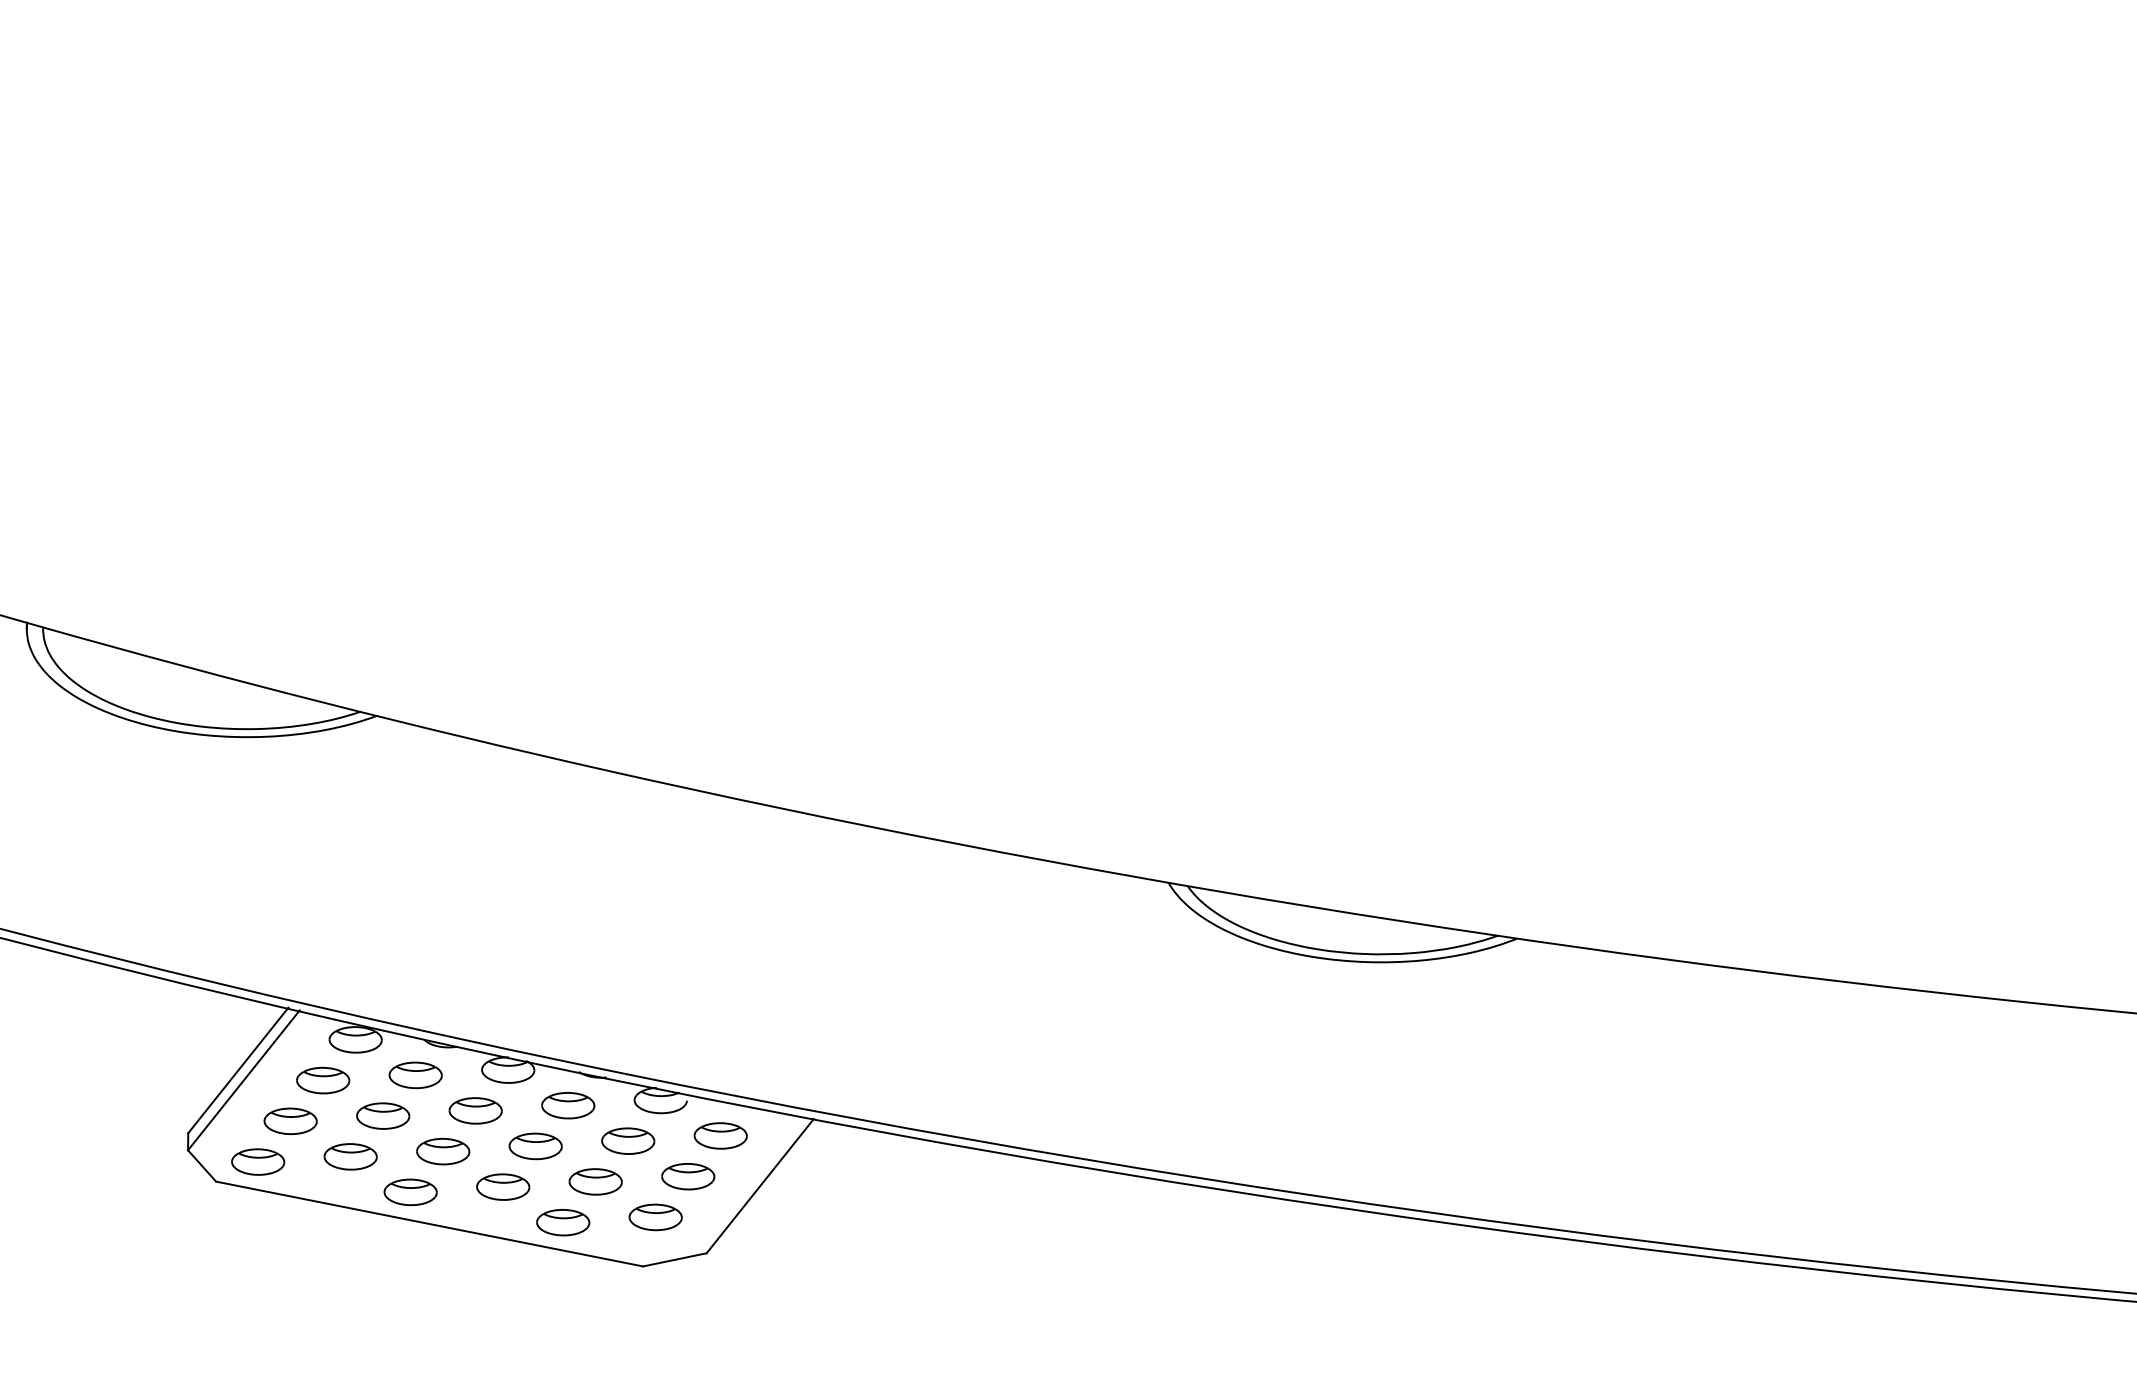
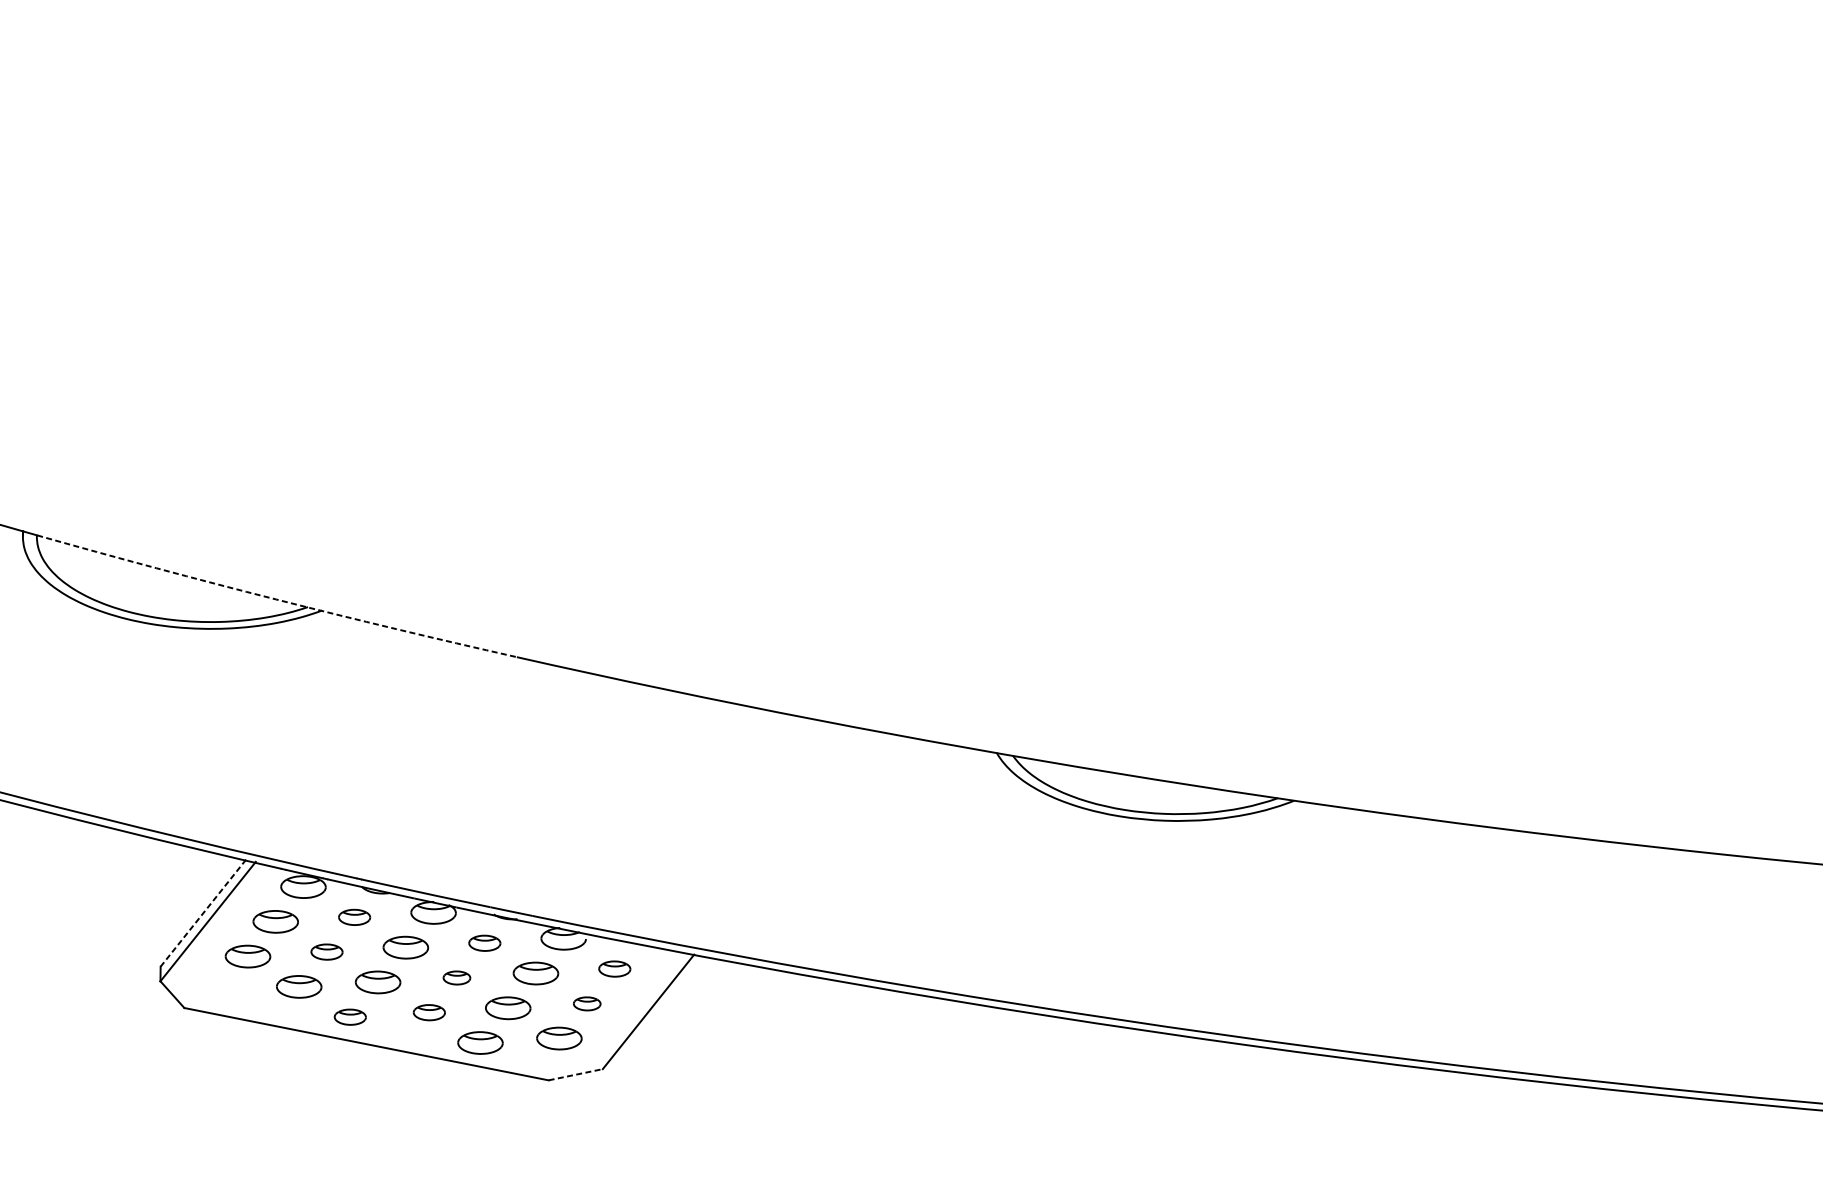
arc: (323, 702) -> (276, 599), solid -> dashed
line: (238, 1070) -> (203, 913), solid -> dashed
part: (415, 1075) -> (354, 917), size x0.7
part: (568, 1105) -> (485, 943), size x0.7
part: (383, 1115) -> (327, 951), size x0.7
part: (720, 1135) -> (614, 968), size x0.7
part: (535, 1146) -> (456, 978), size x0.6
part: (258, 1161) -> (220, 990), removed
part: (688, 1176) -> (587, 1003), size x0.6
part: (503, 1186) -> (429, 1012), size x0.7
part: (410, 1192) -> (350, 1017), size x0.7
line: (675, 1259) -> (576, 1074), solid -> dashed

